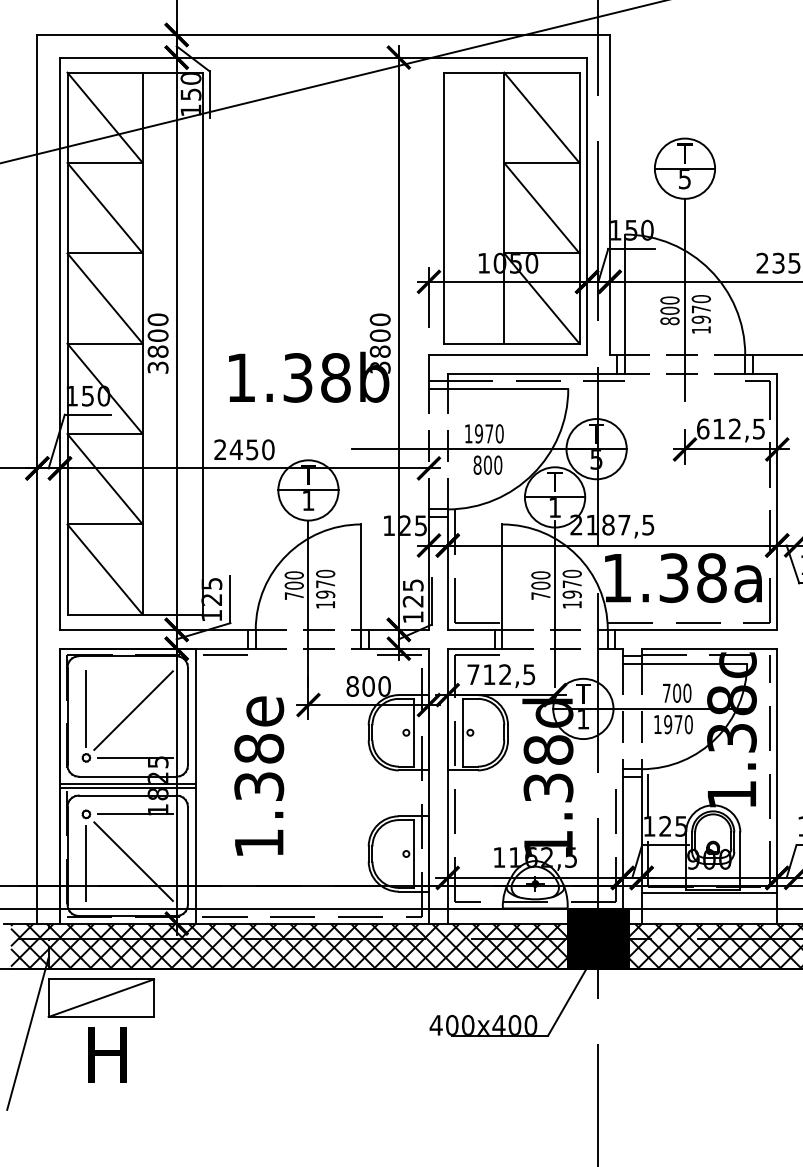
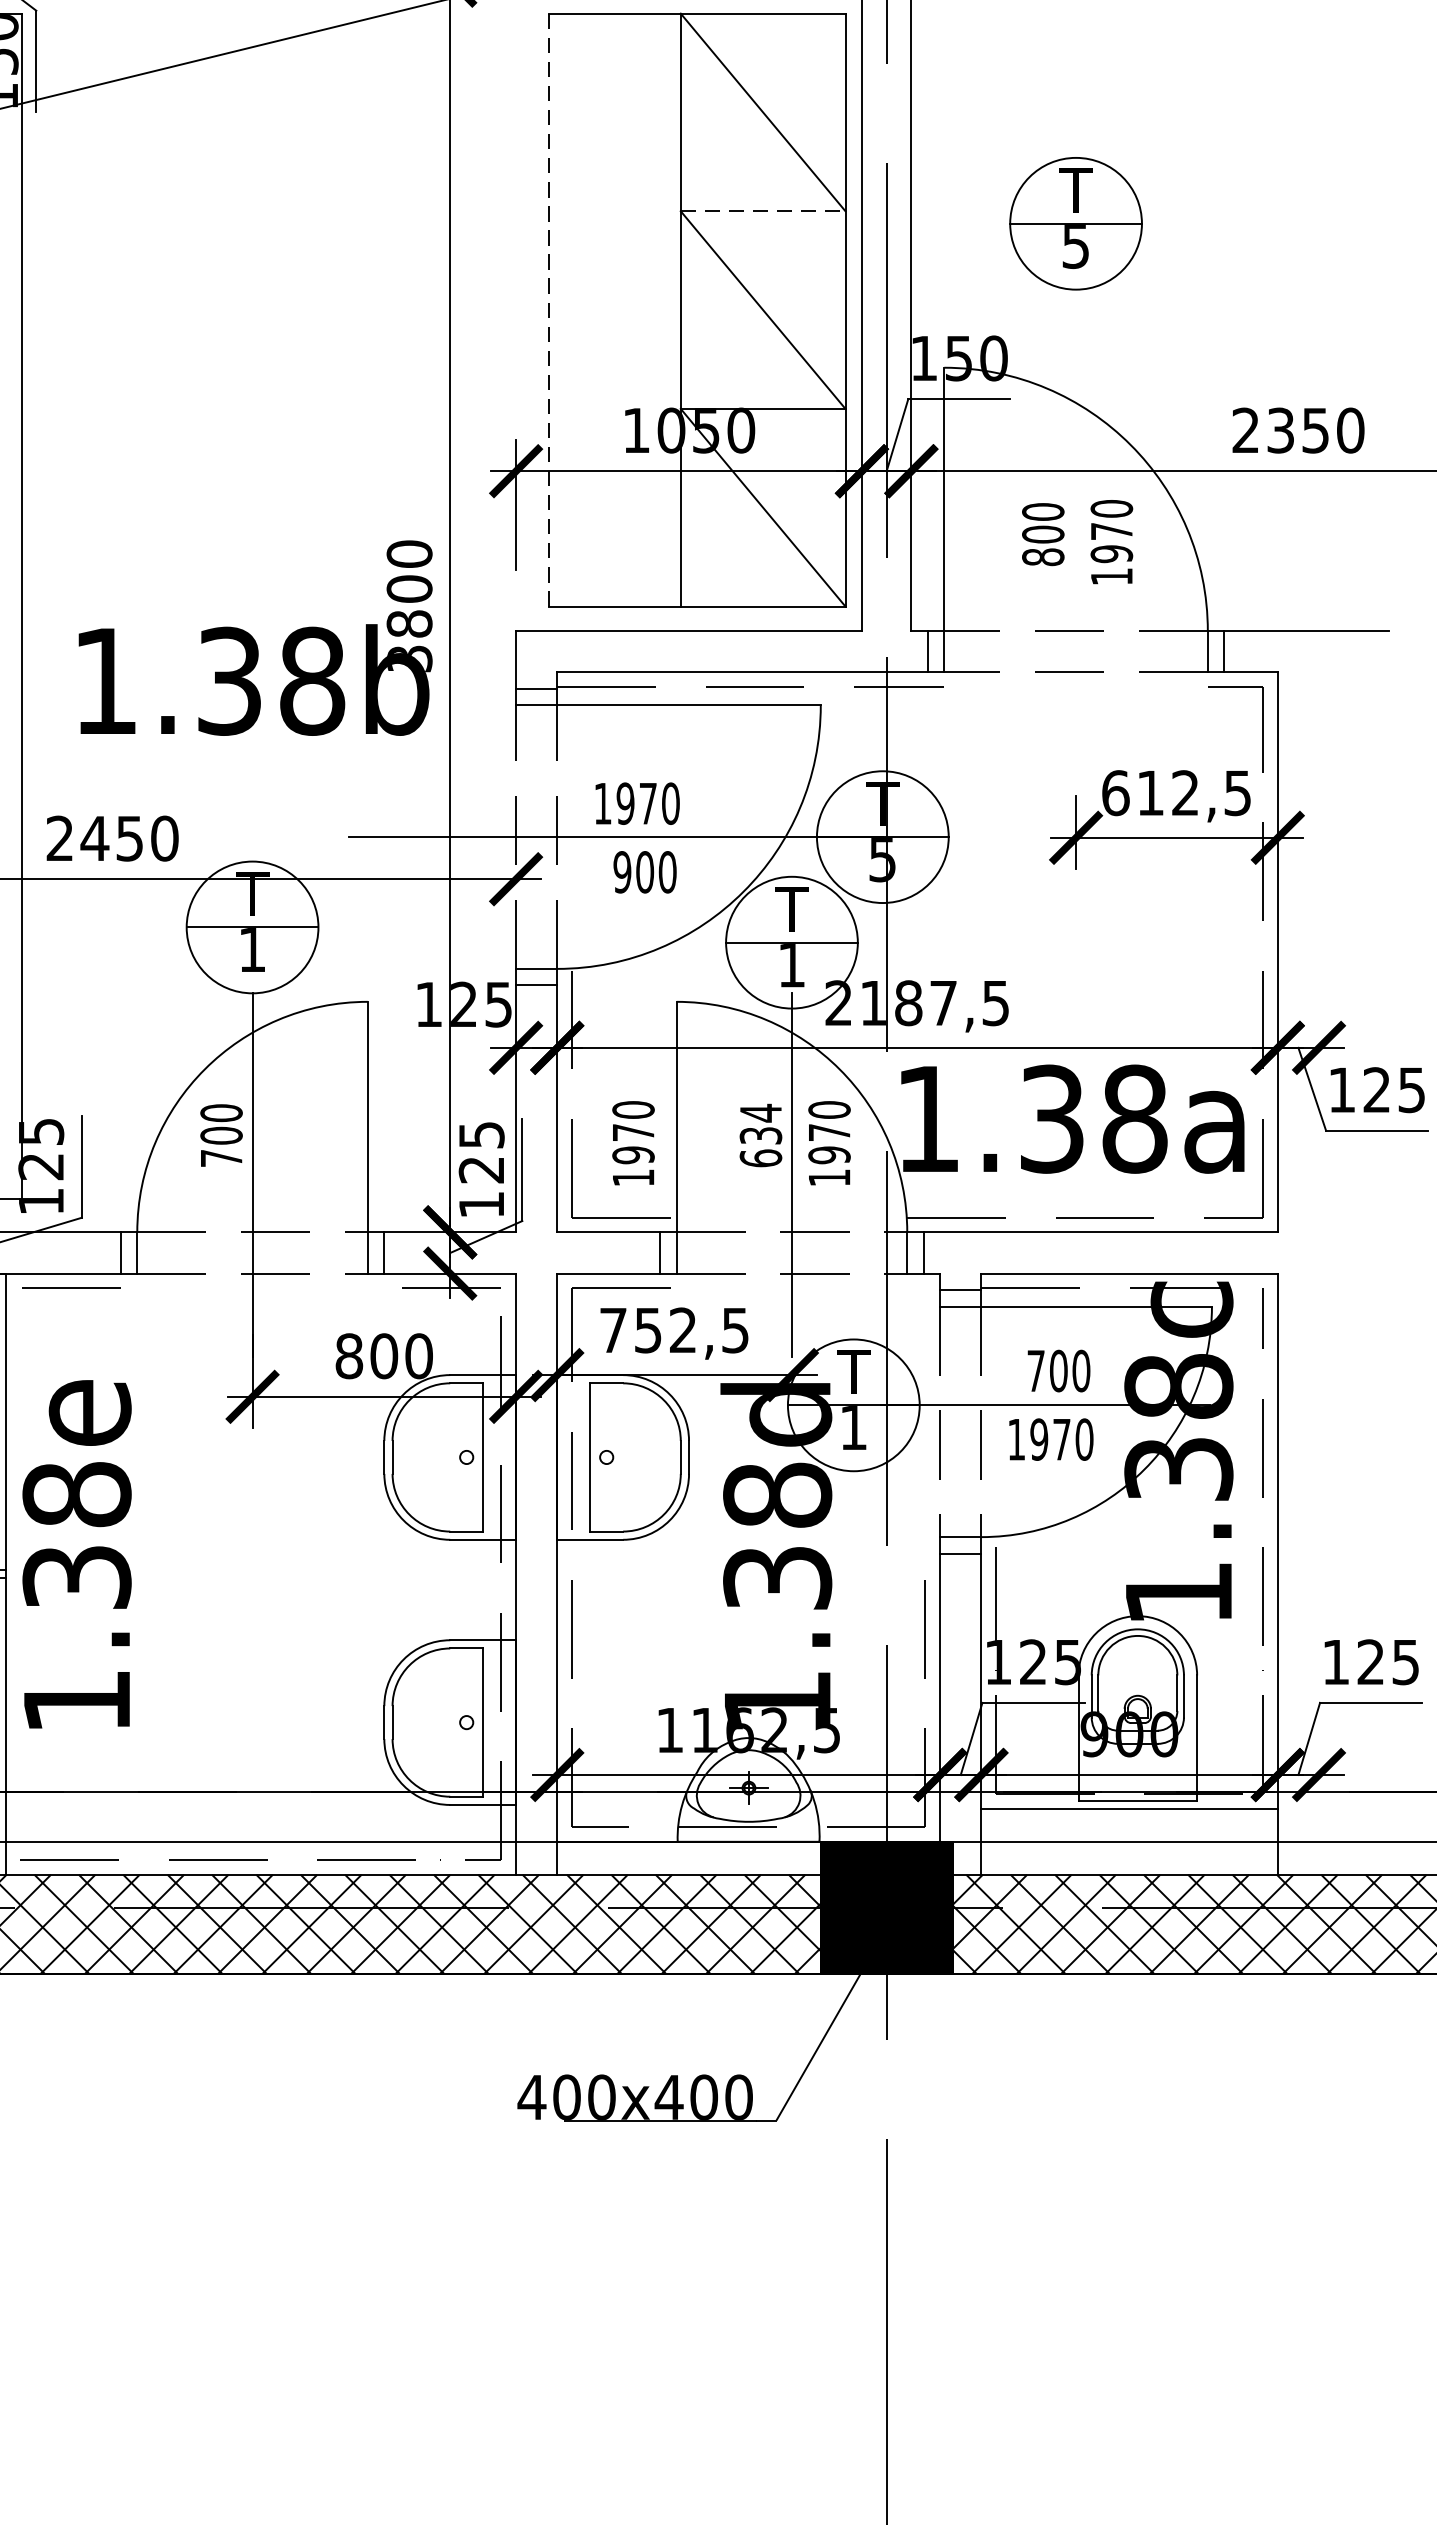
line: (541, 163) -> (762, 212), solid -> dashed
line: (444, 208) -> (550, 310), solid -> dashed
line: (684, 299) -> (1075, 509), removed
text: (477, 464) -> (622, 870), 800 -> 900
text: (540, 585) -> (760, 1135), 700 -> 634
text: (325, 588) -> (633, 1141), moved
text: (489, 674) -> (648, 1329), 712,5 -> 752,5
text: (259, 775) -> (77, 1553), moved

